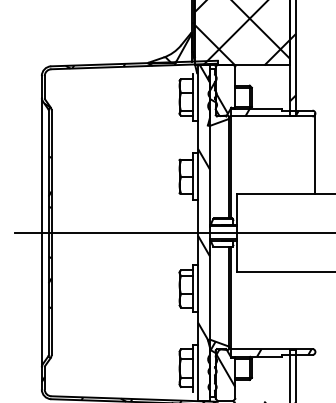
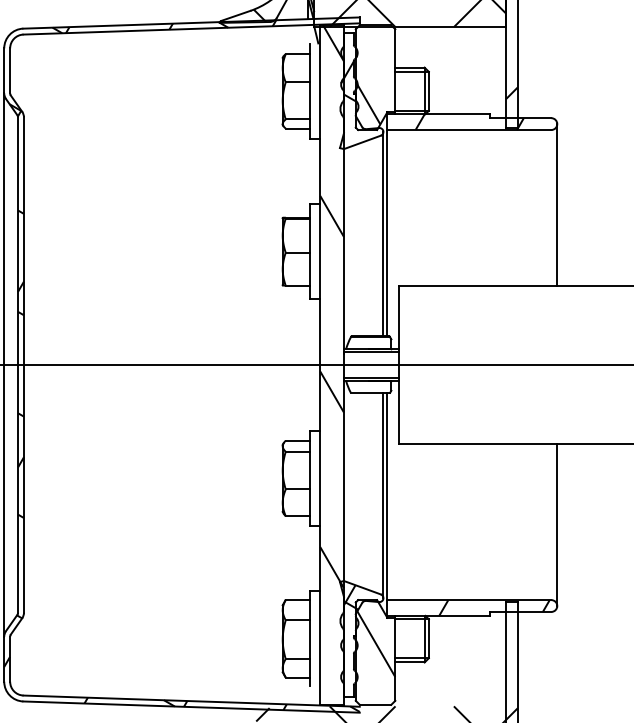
line: (315, 311) -> (557, 524), added

